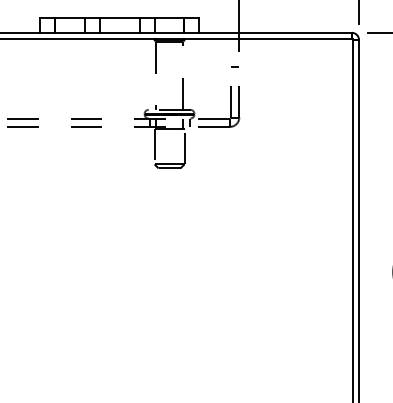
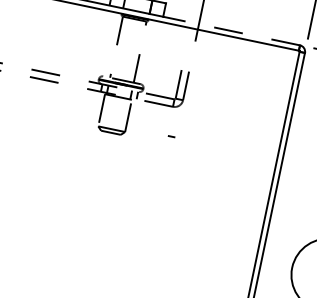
line: (275, 32) -> (231, 30), solid -> dashed
line: (234, 66) -> (171, 136), moved

